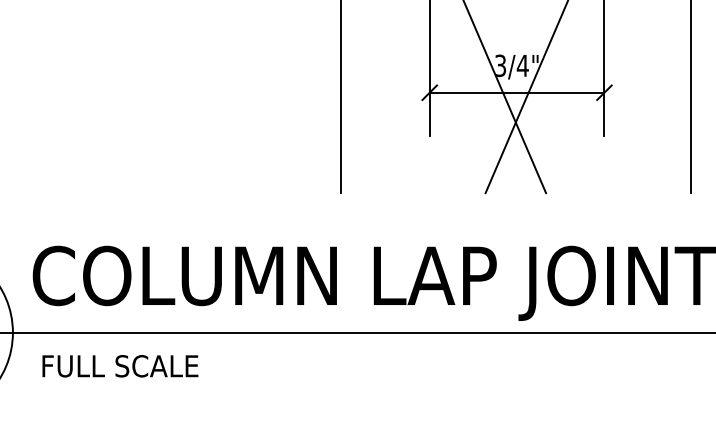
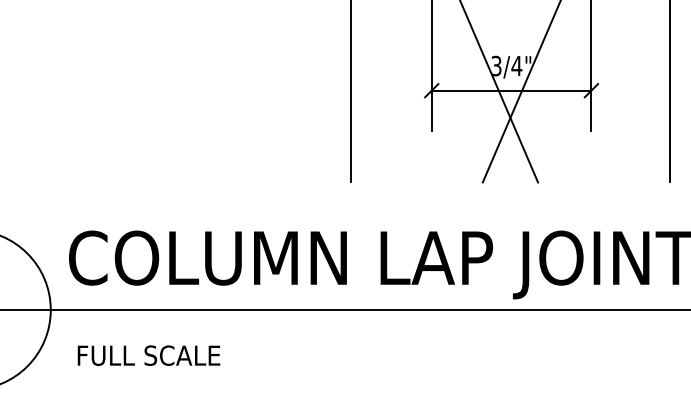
text: (119, 366) -> (148, 355), moved

